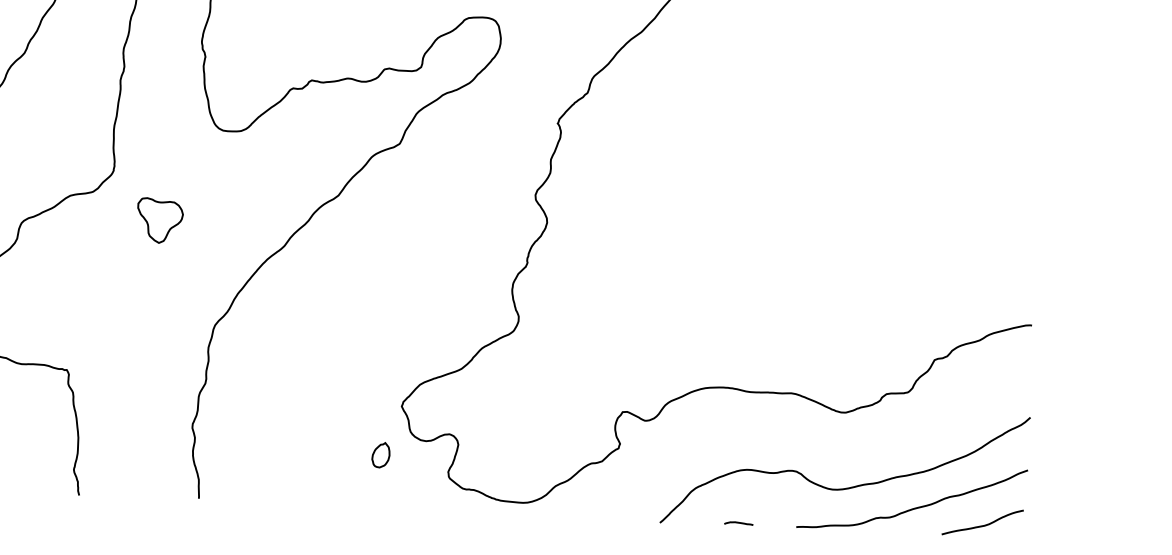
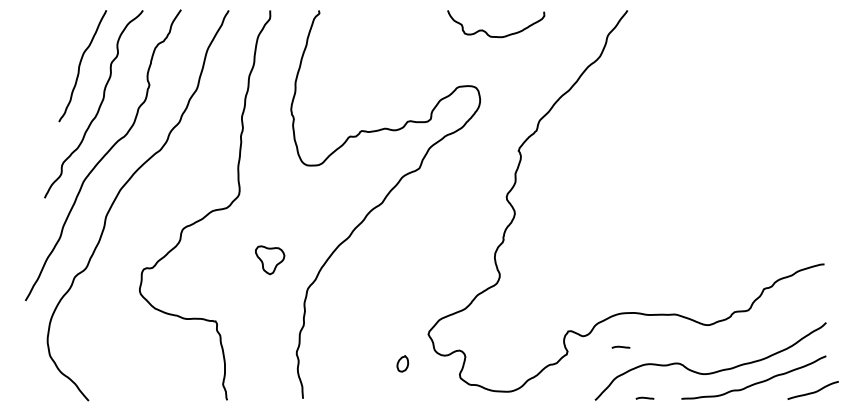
part: (160, 221) -> (270, 260), moved
line: (703, 439) -> (620, 346), added
part: (380, 454) -> (402, 363), moved
curve: (983, 524) -> (813, 391), moved

